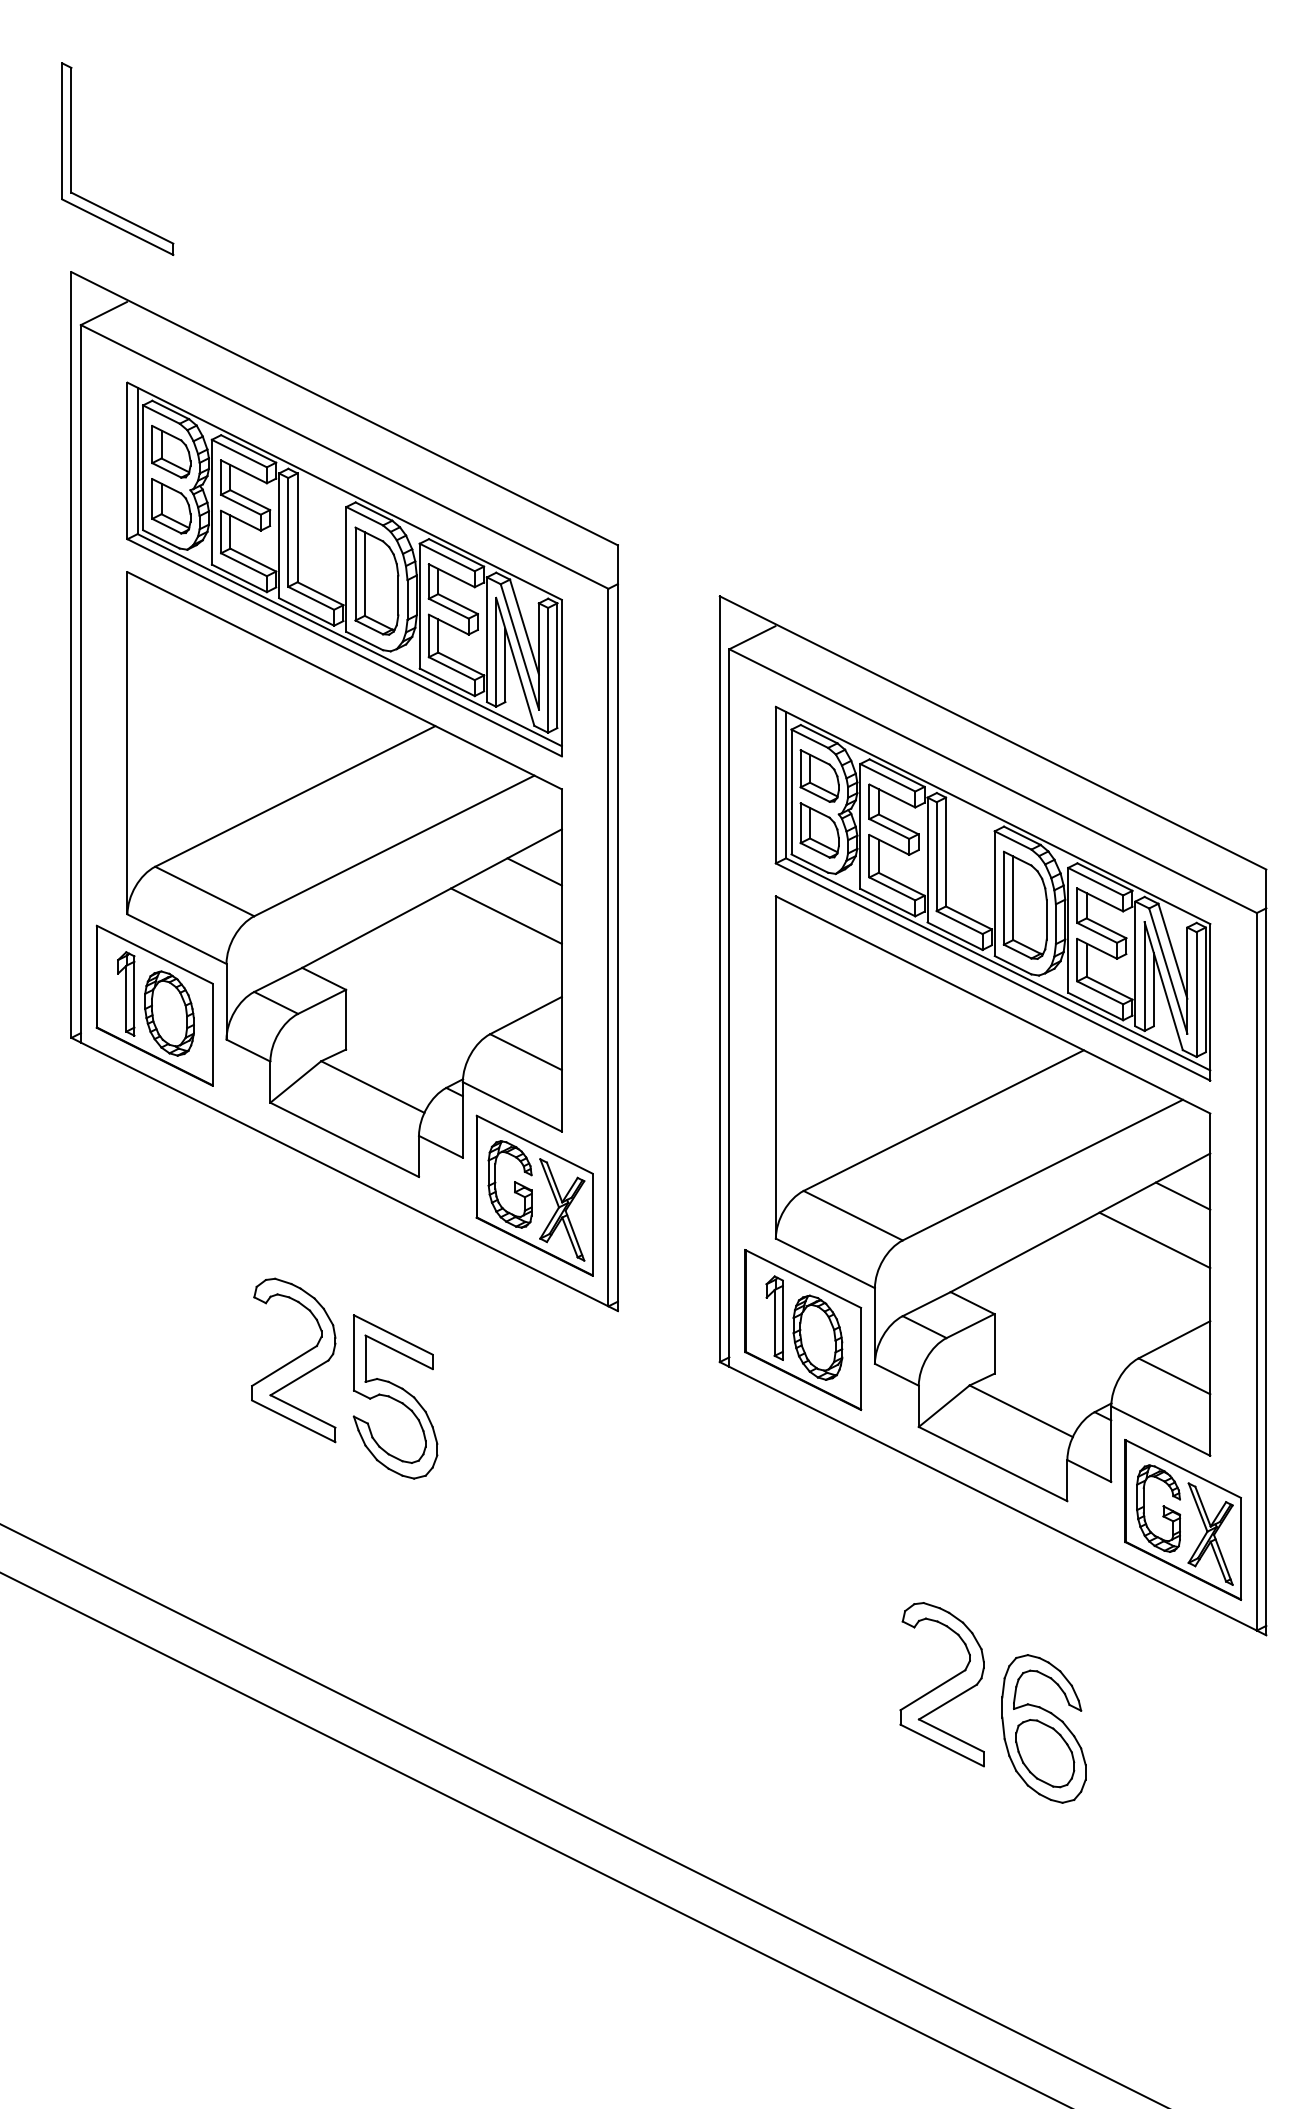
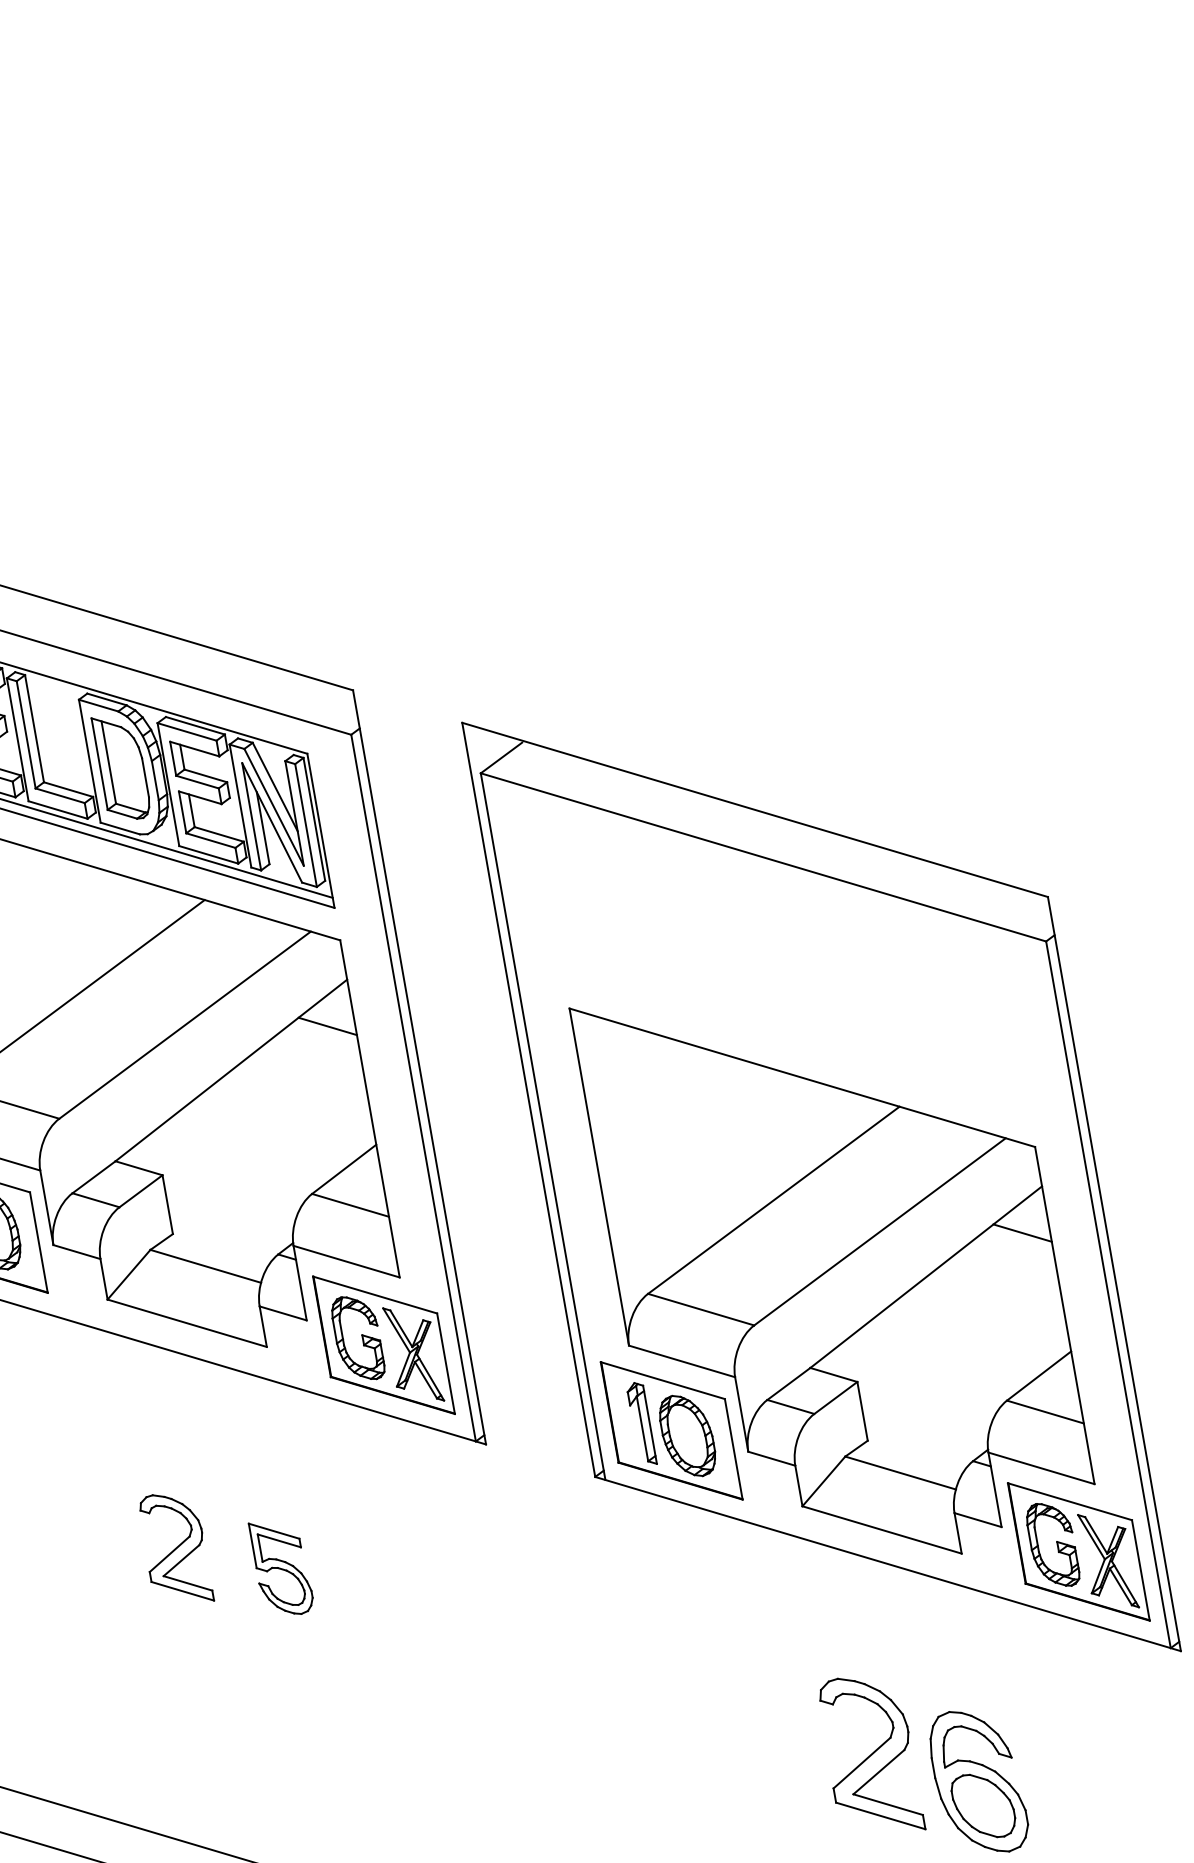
part: (992, 893) -> (782, 968), removed
line: (506, 915) -> (307, 1074), removed
line: (1154, 1240) -> (1002, 1281), removed
part: (293, 1360) -> (175, 1549), size x0.7
part: (395, 1396) -> (281, 1567), size x0.6

